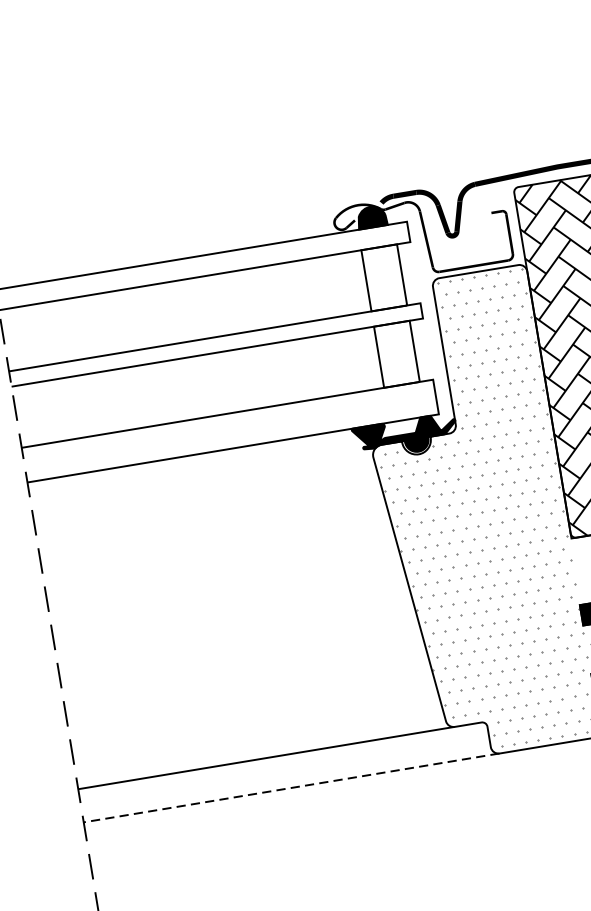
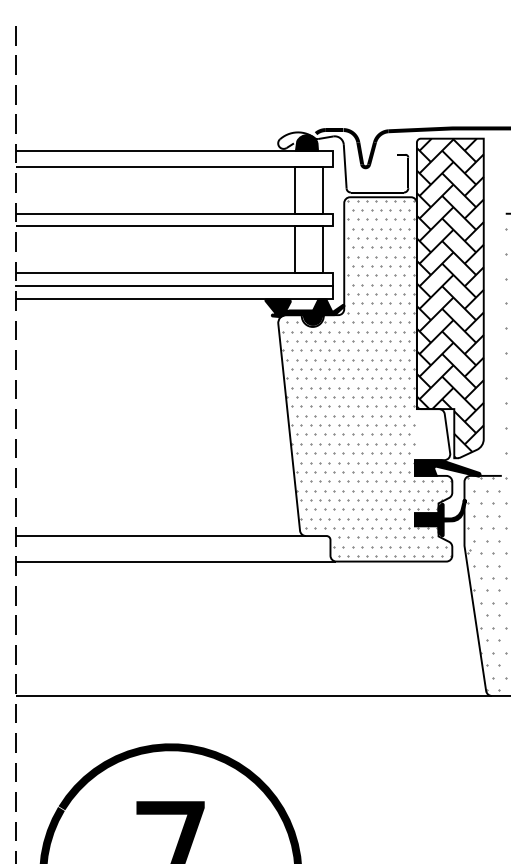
line: (229, 431) -> (173, 286), added
line: (291, 787) -> (175, 561), dashed -> solid

